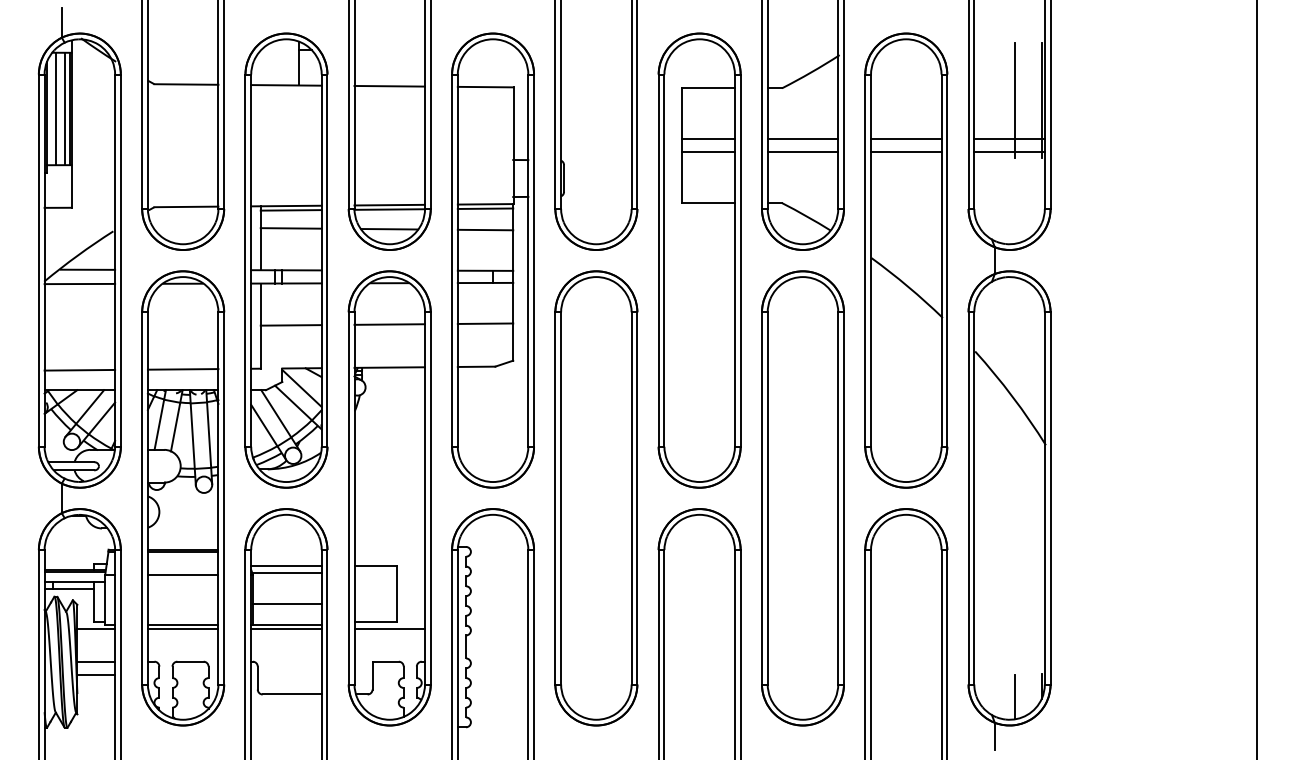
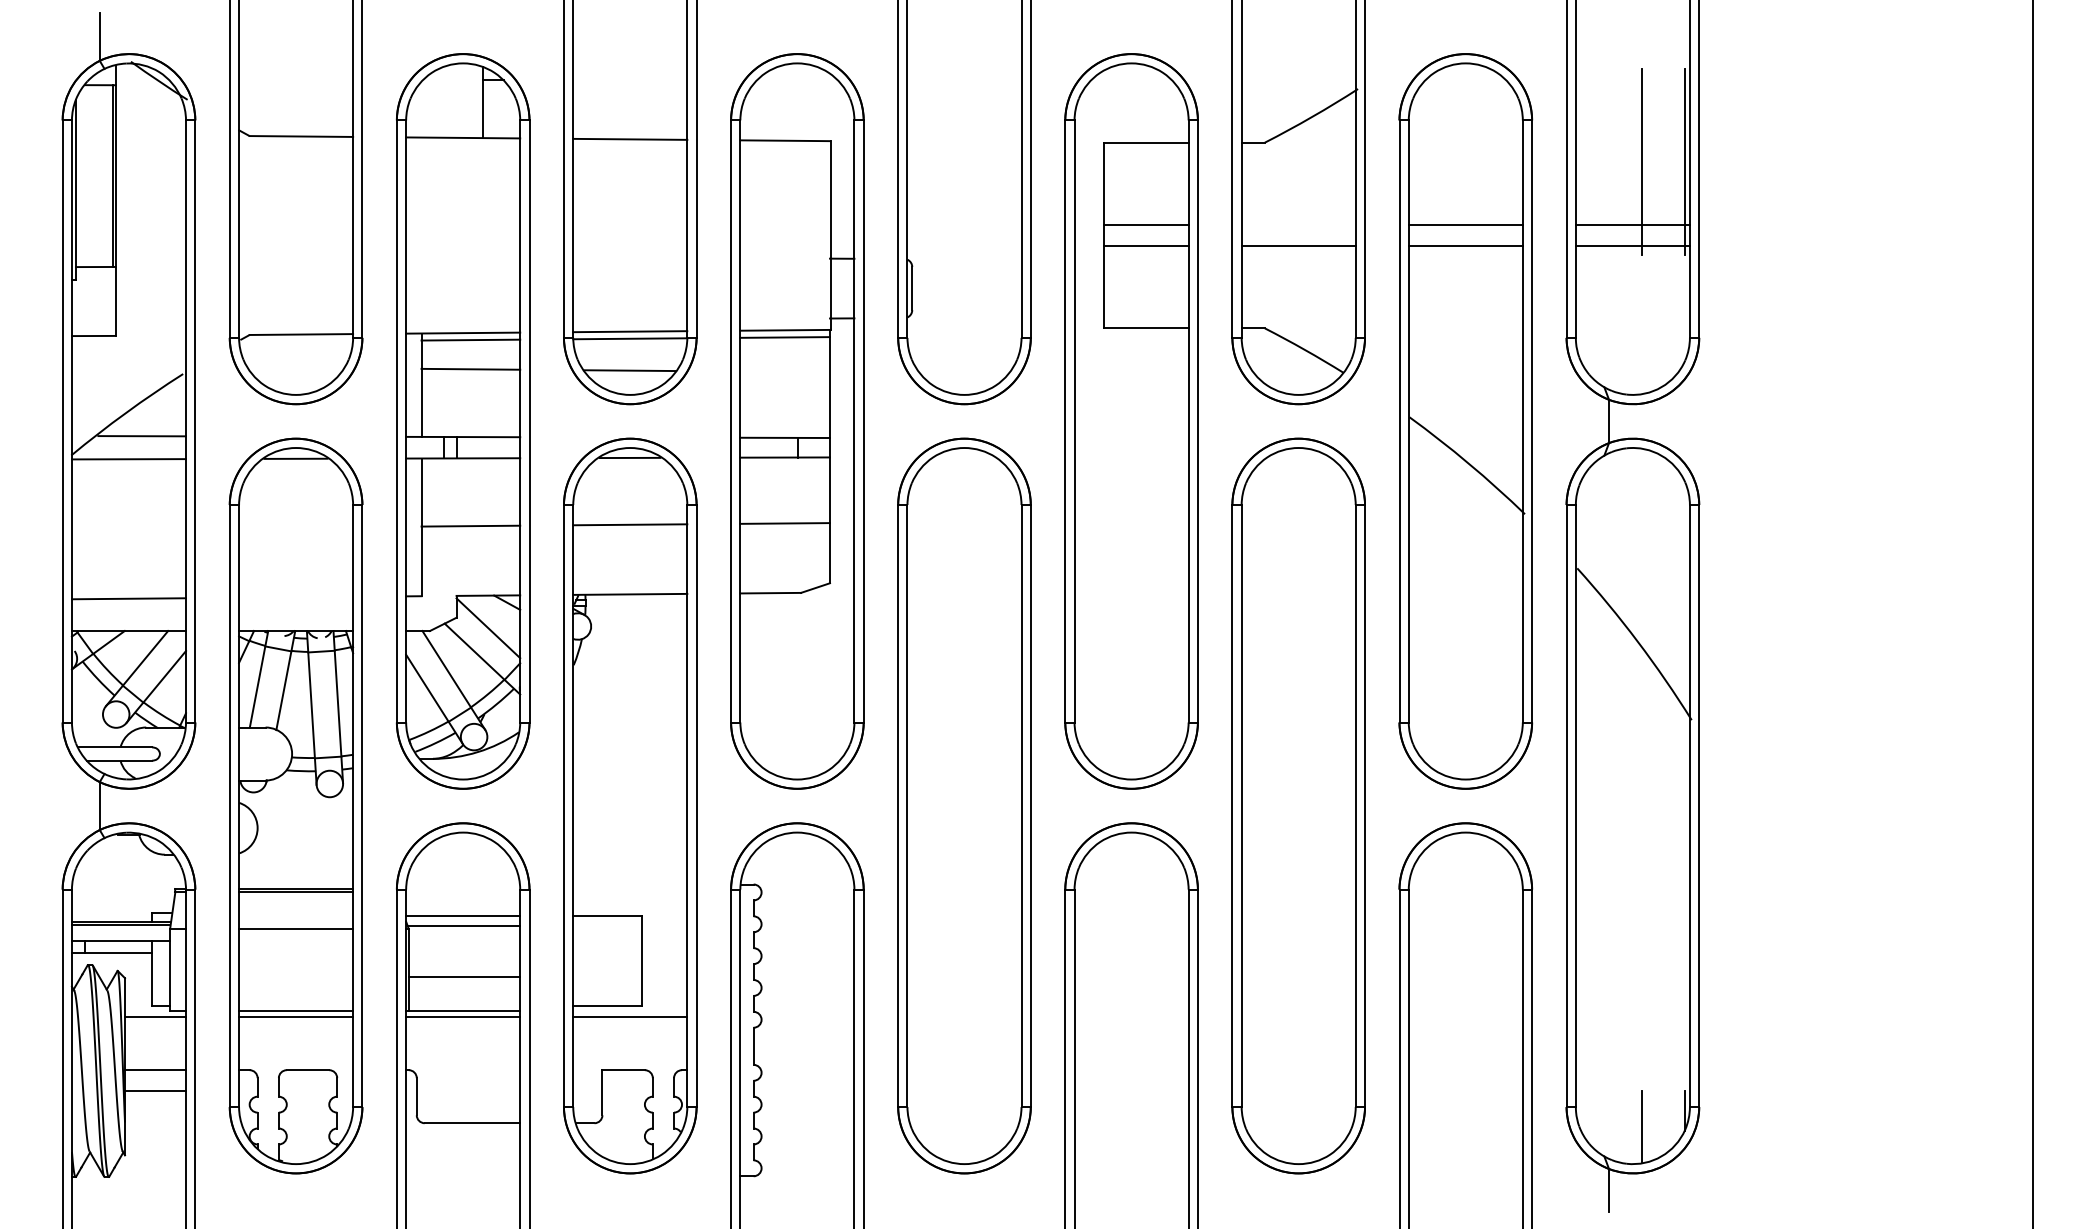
line: (55, 108) -> (89, 175), removed
line: (65, 108) -> (105, 175), removed
line: (802, 139) -> (1297, 225), removed
line: (485, 229) -> (785, 371), removed
line: (182, 369) -> (295, 597), removed

